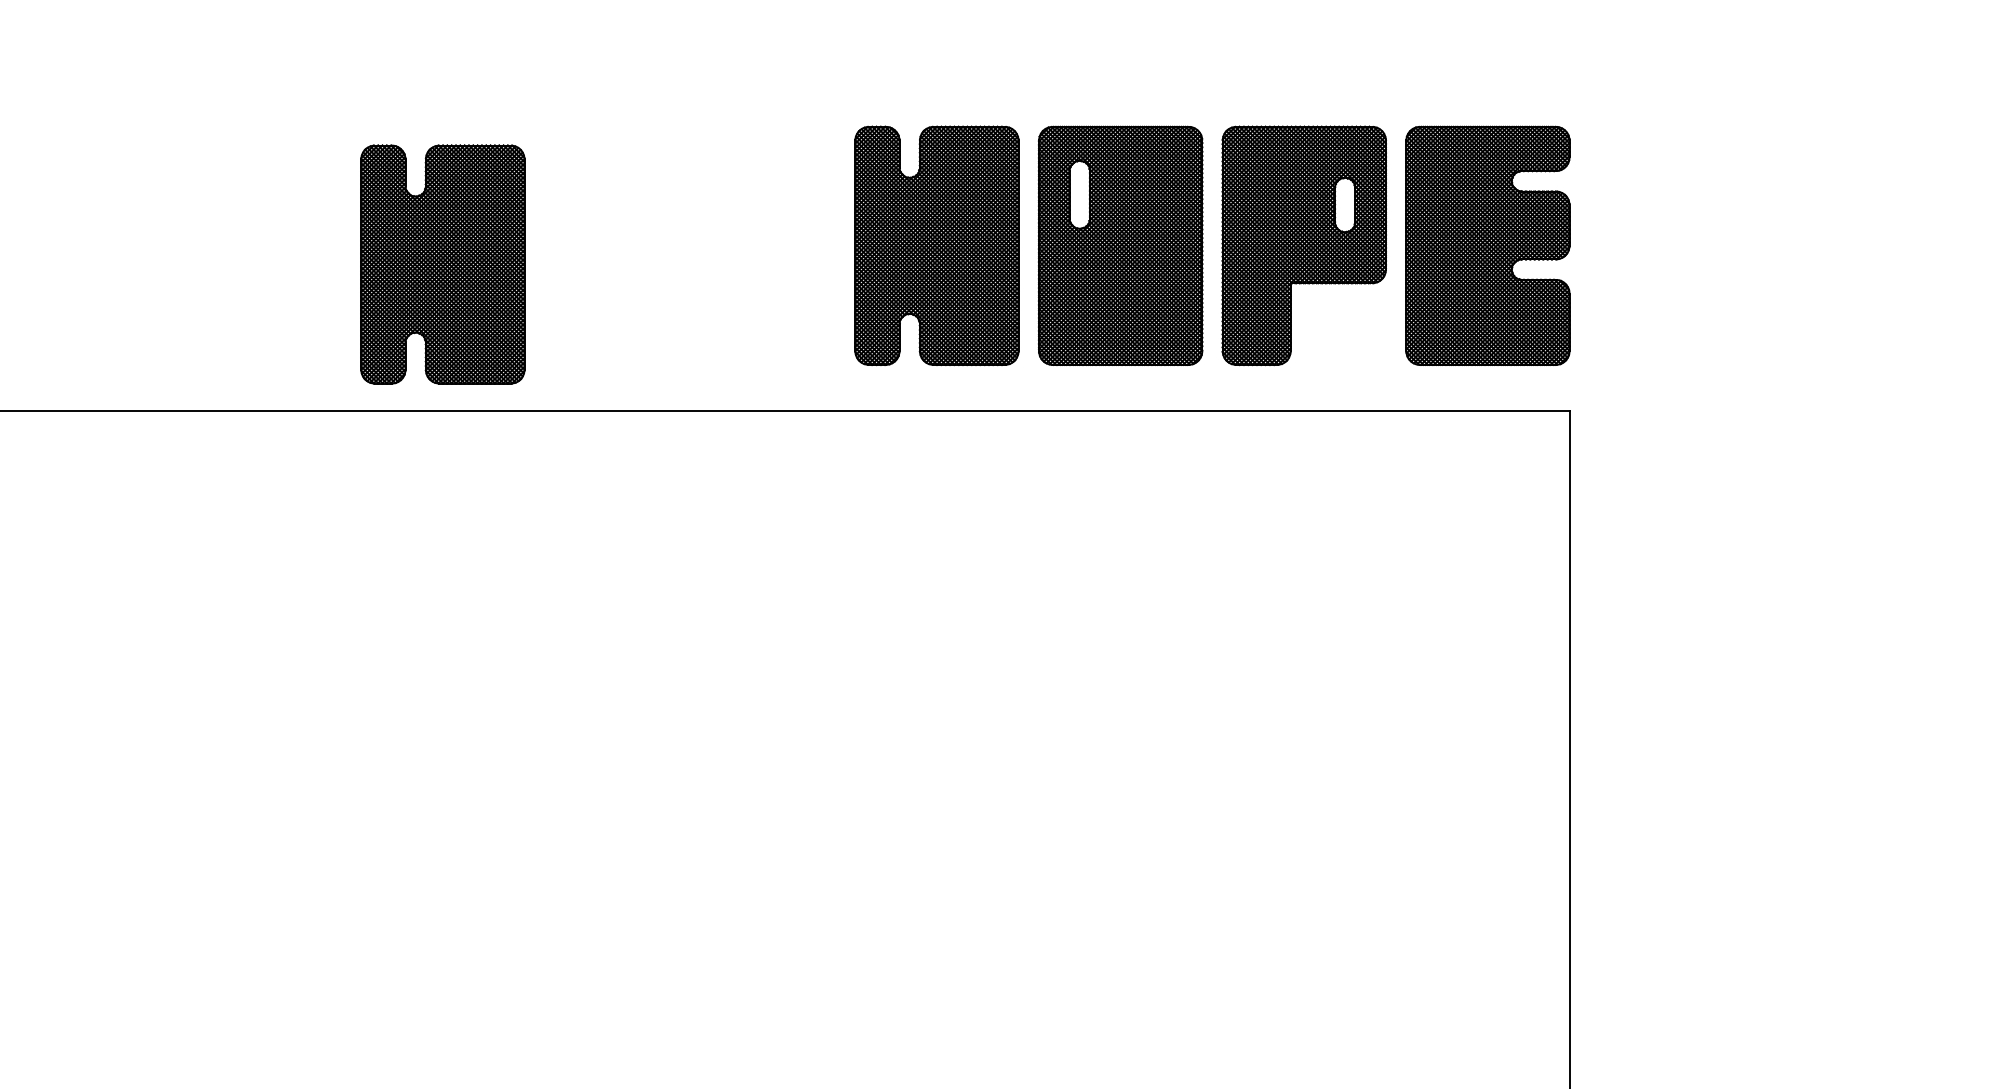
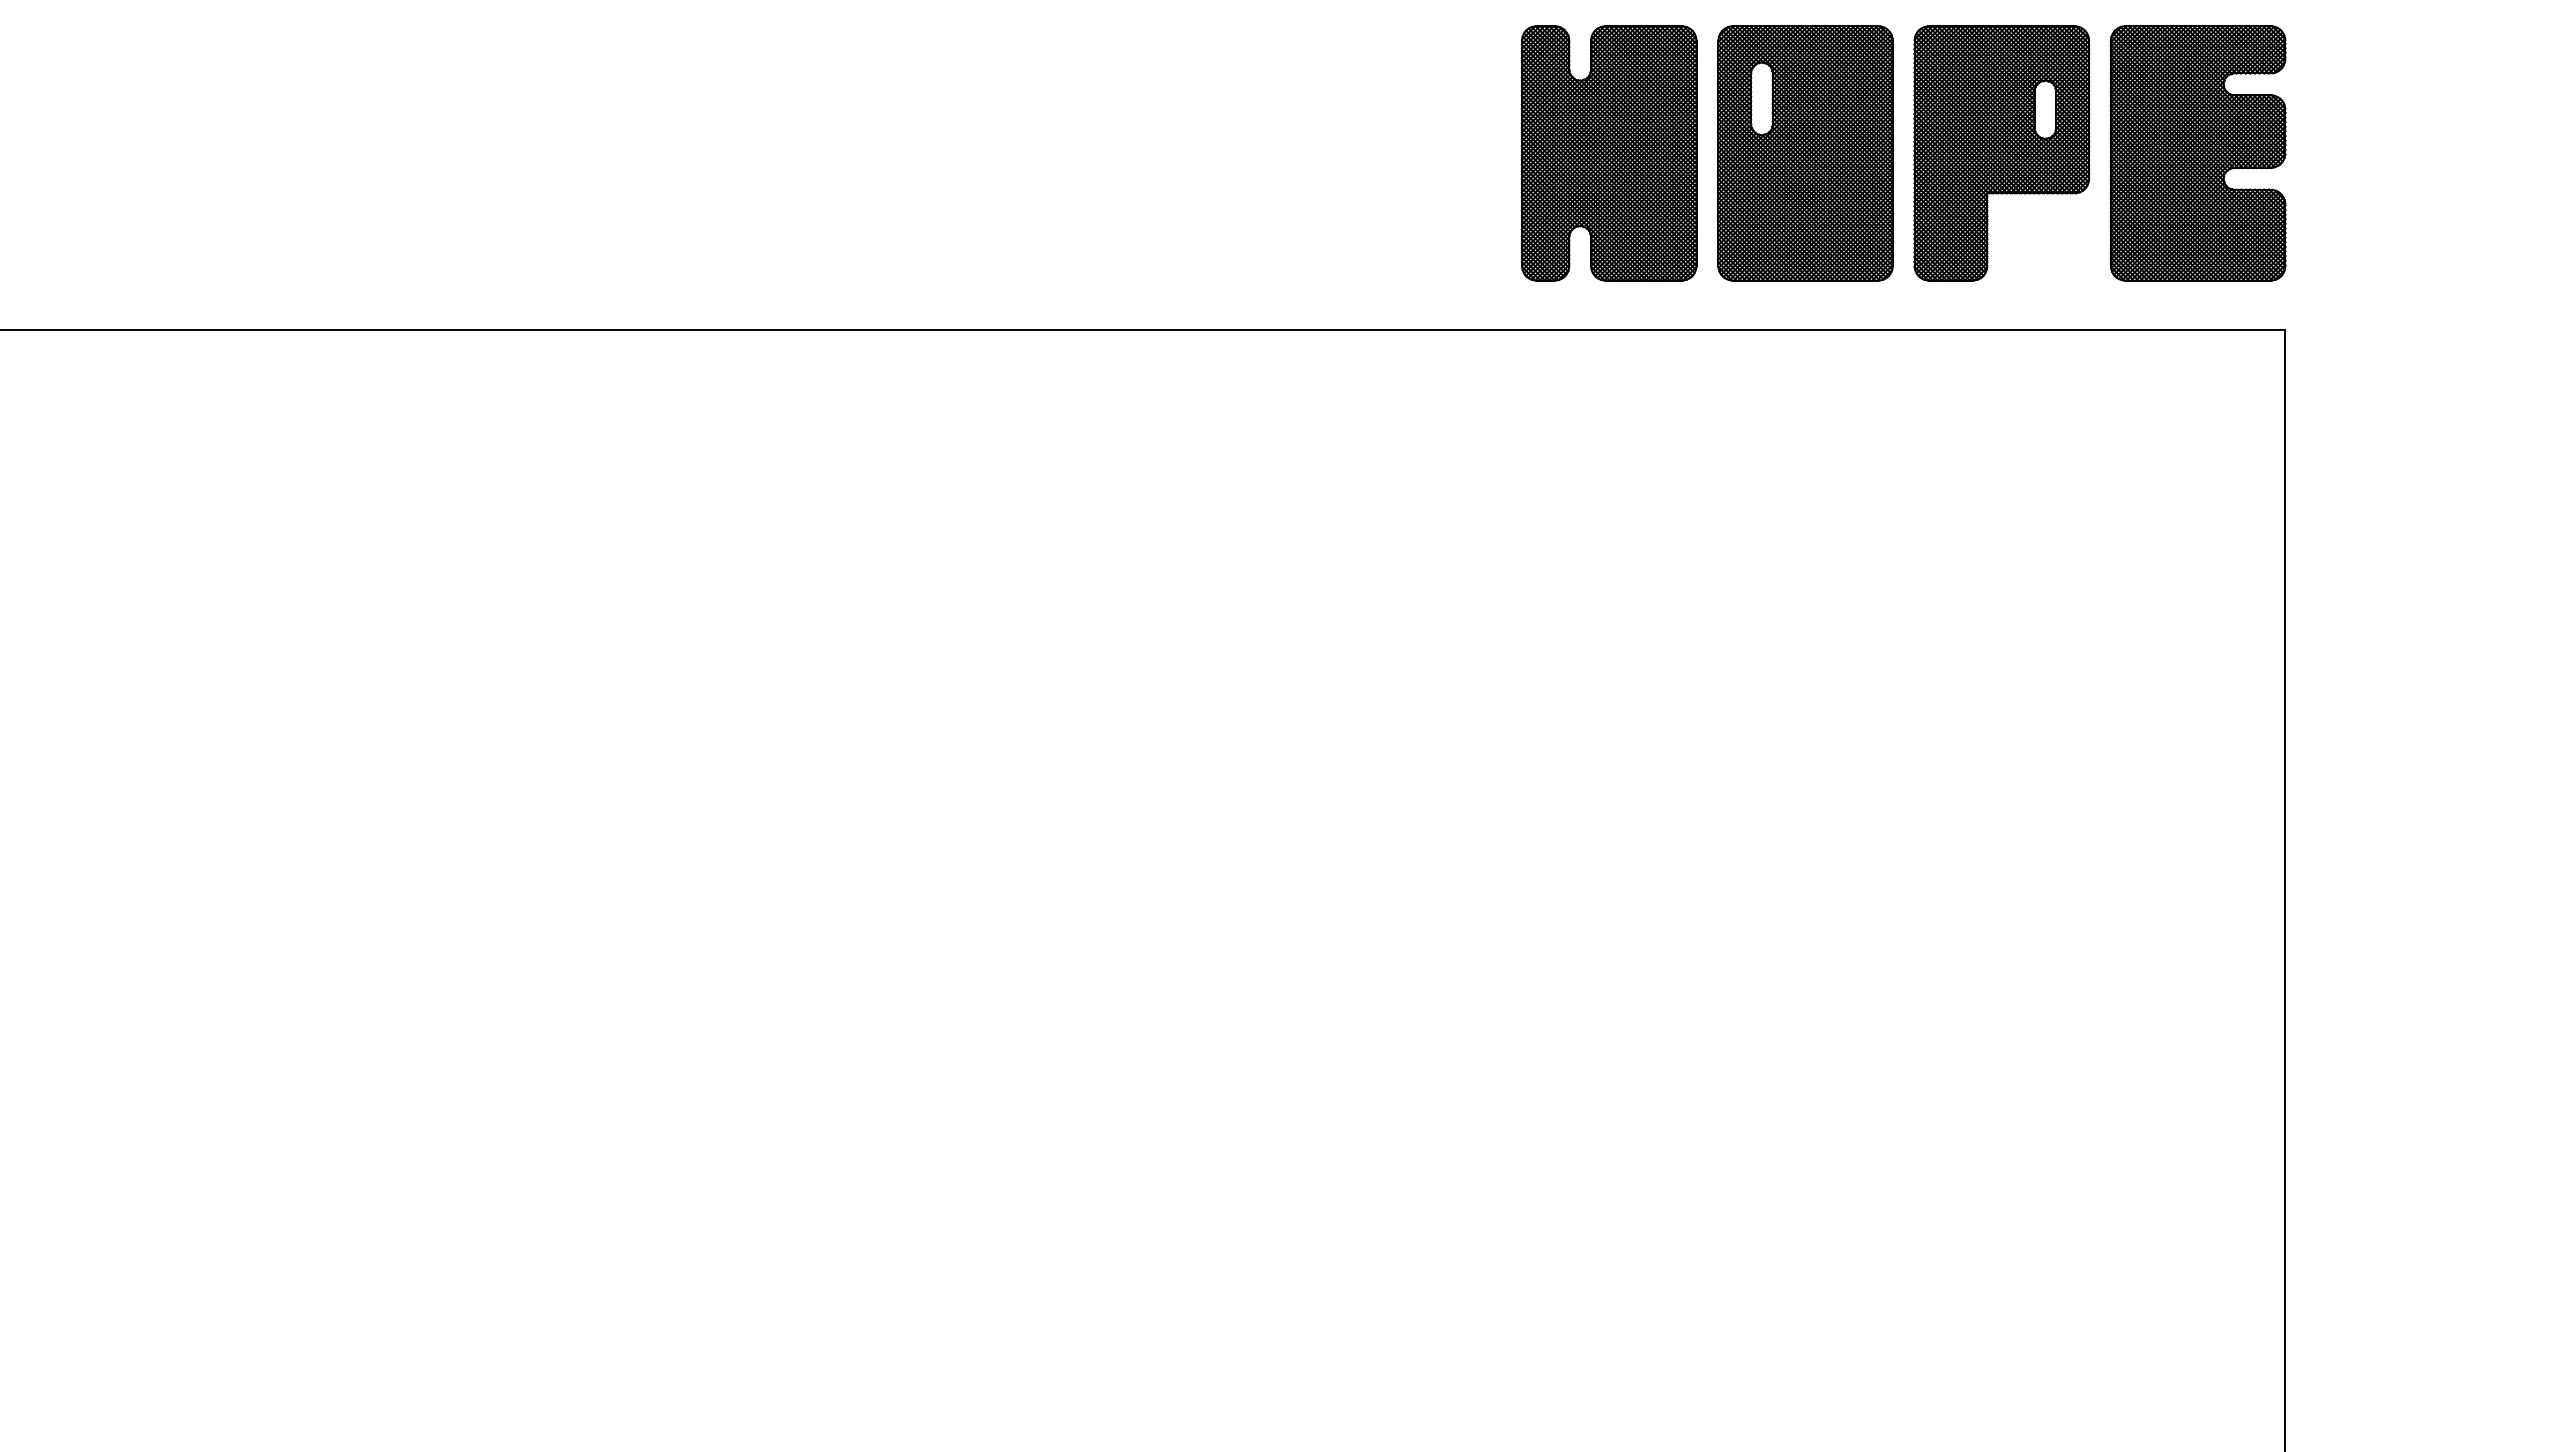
part: (442, 264) -> (1080, 173), removed

